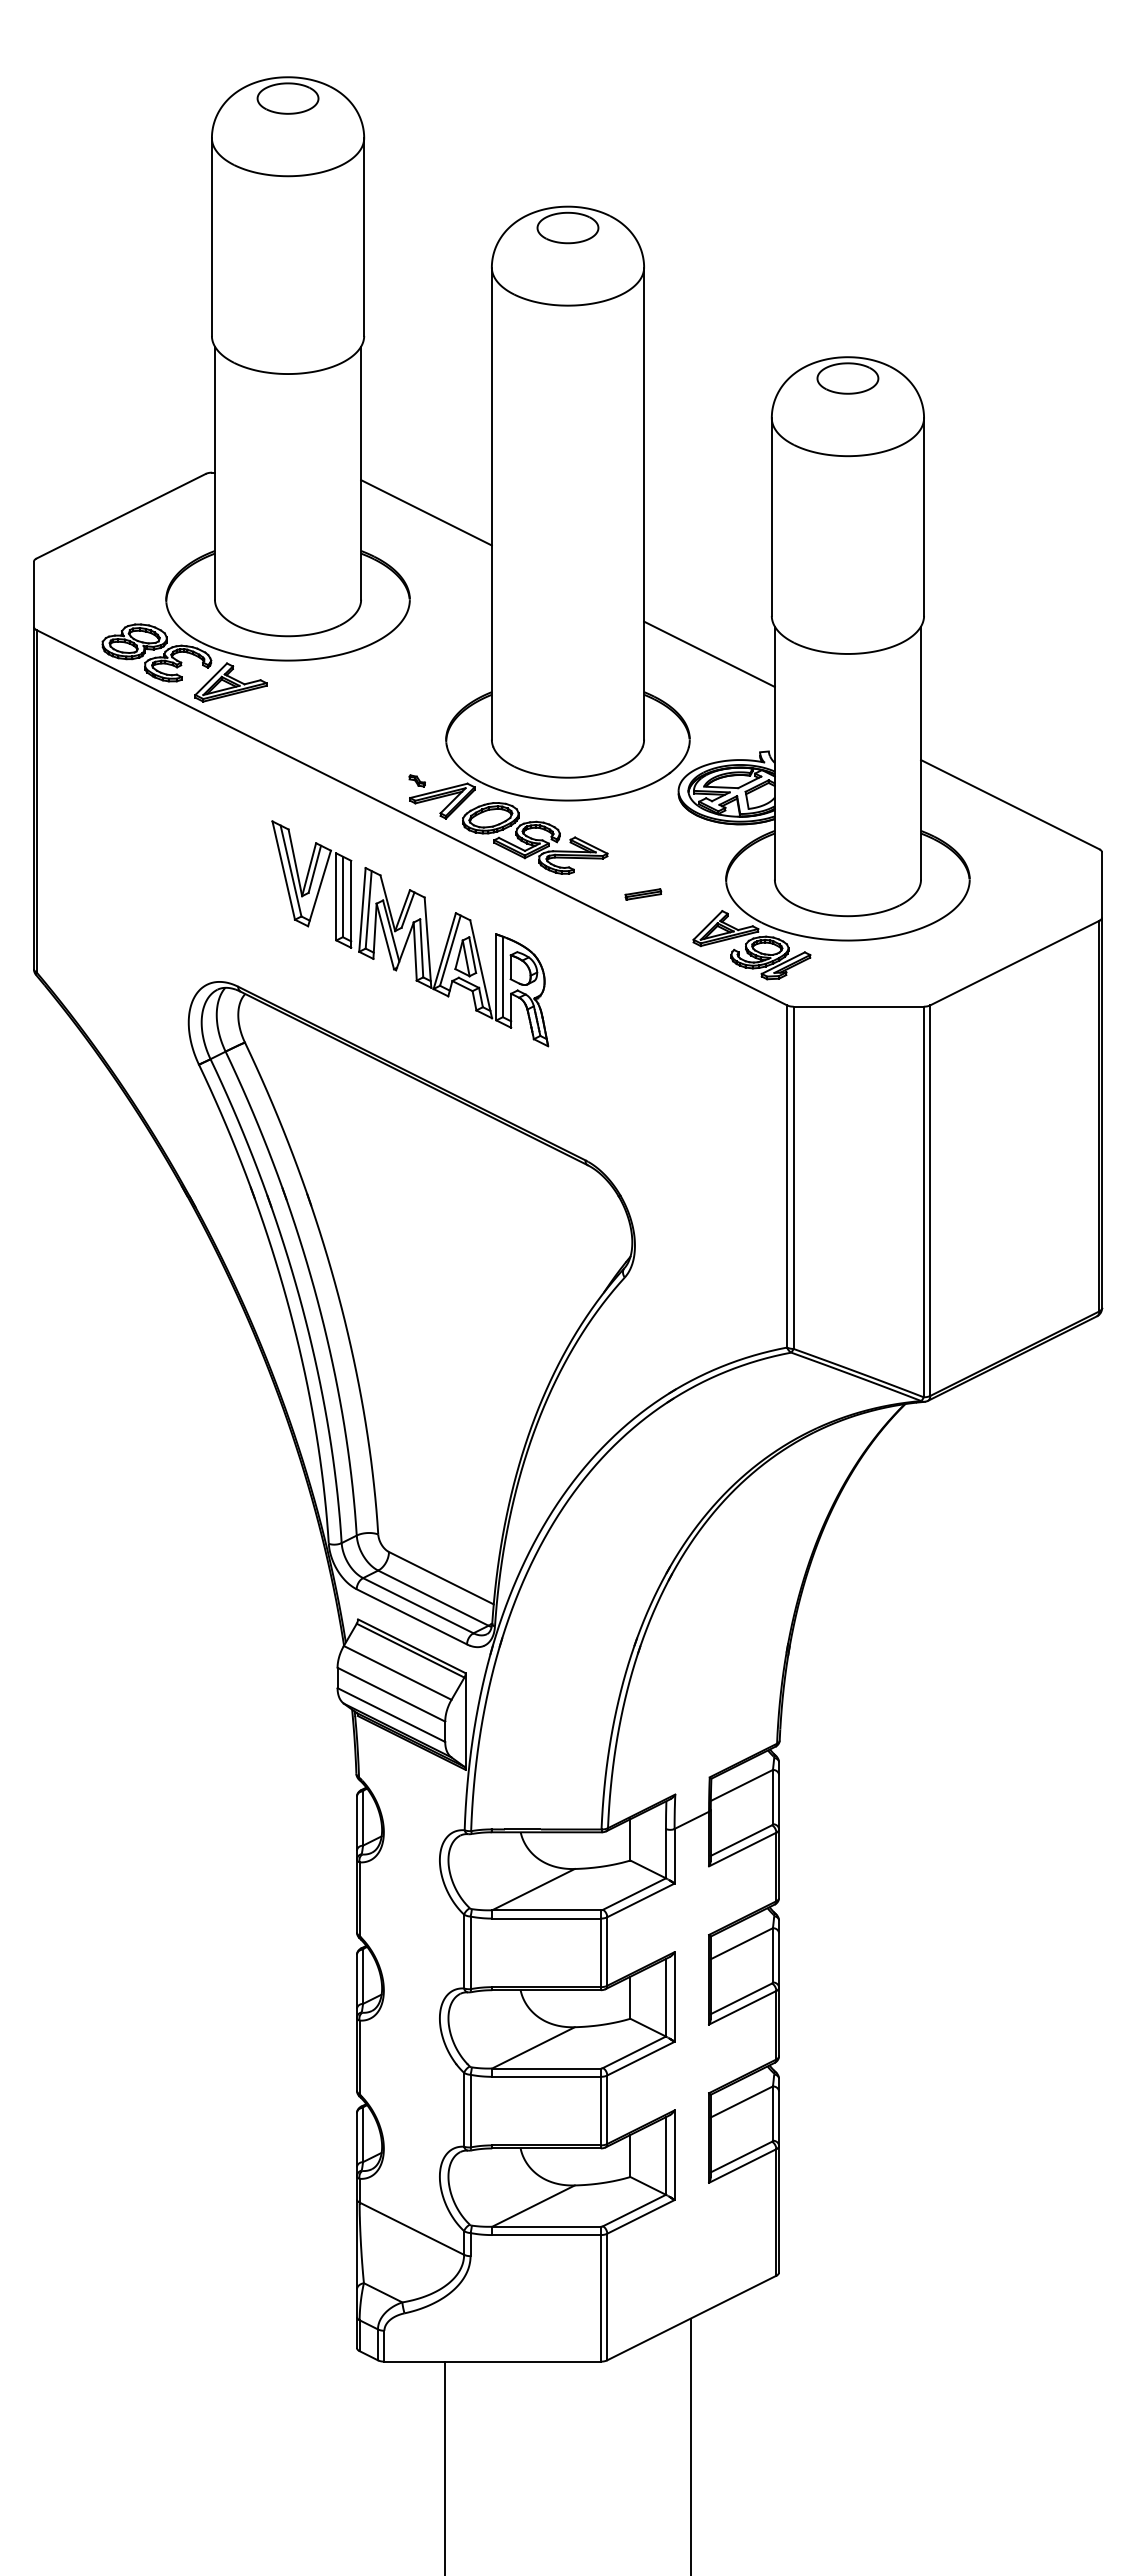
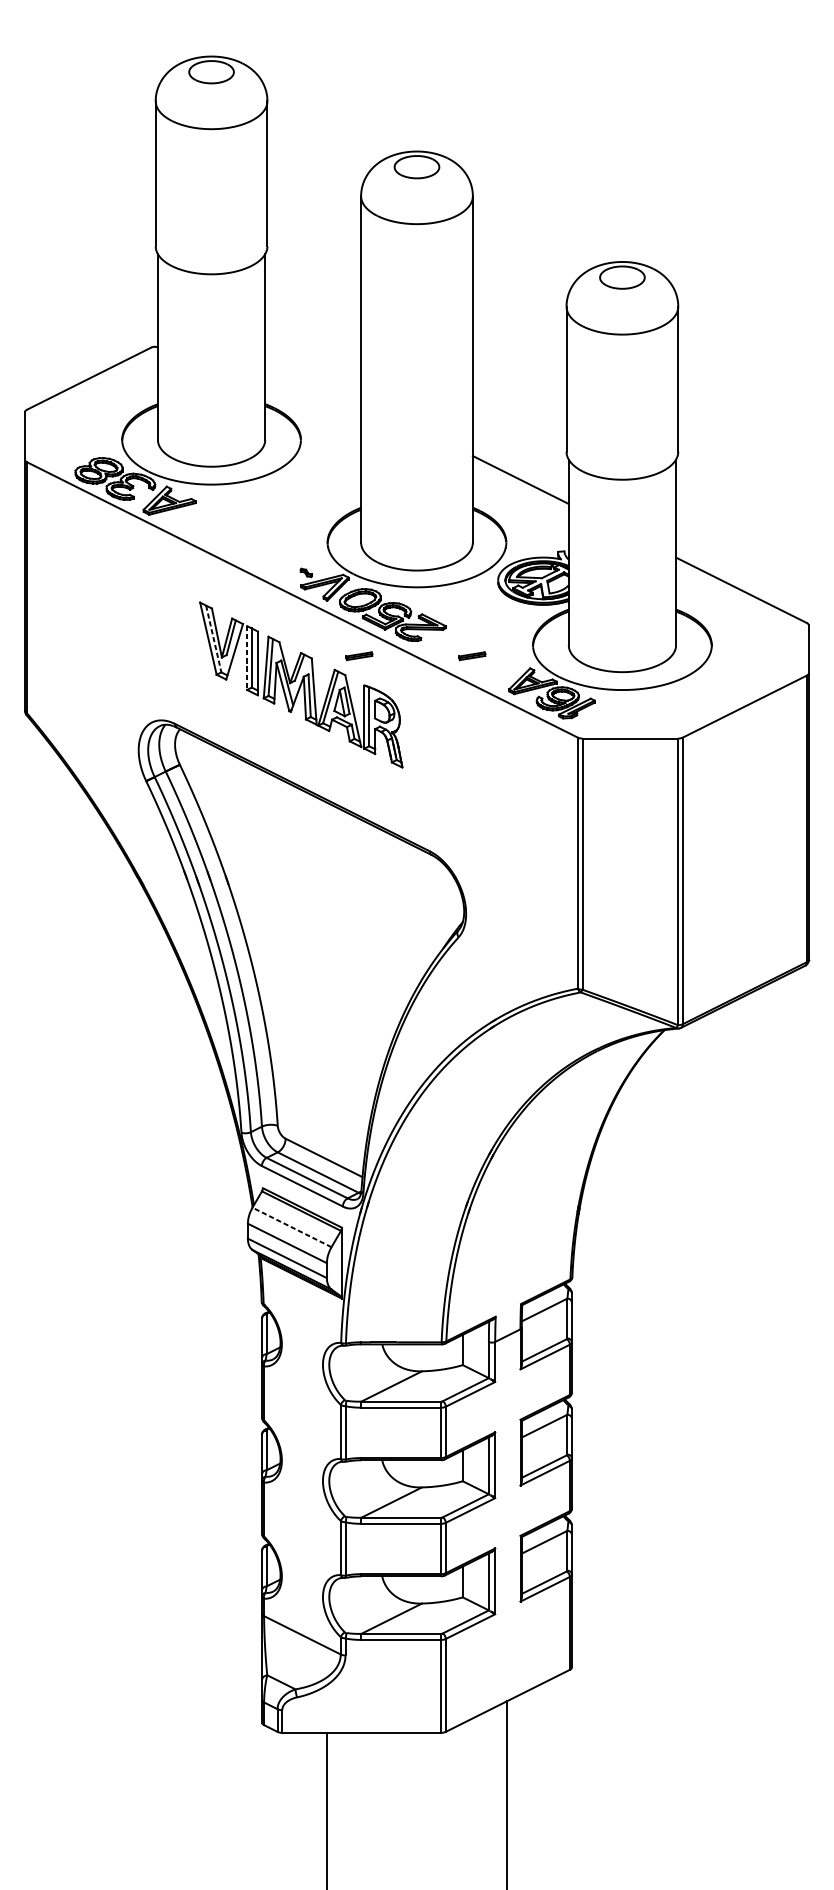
line: (426, 512) -> (313, 375), removed
line: (291, 871) -> (214, 639), solid -> dashed
part: (489, 894) -> (359, 656), added
line: (336, 896) -> (247, 657), solid -> dashed
line: (397, 1672) -> (291, 1227), solid -> dashed

